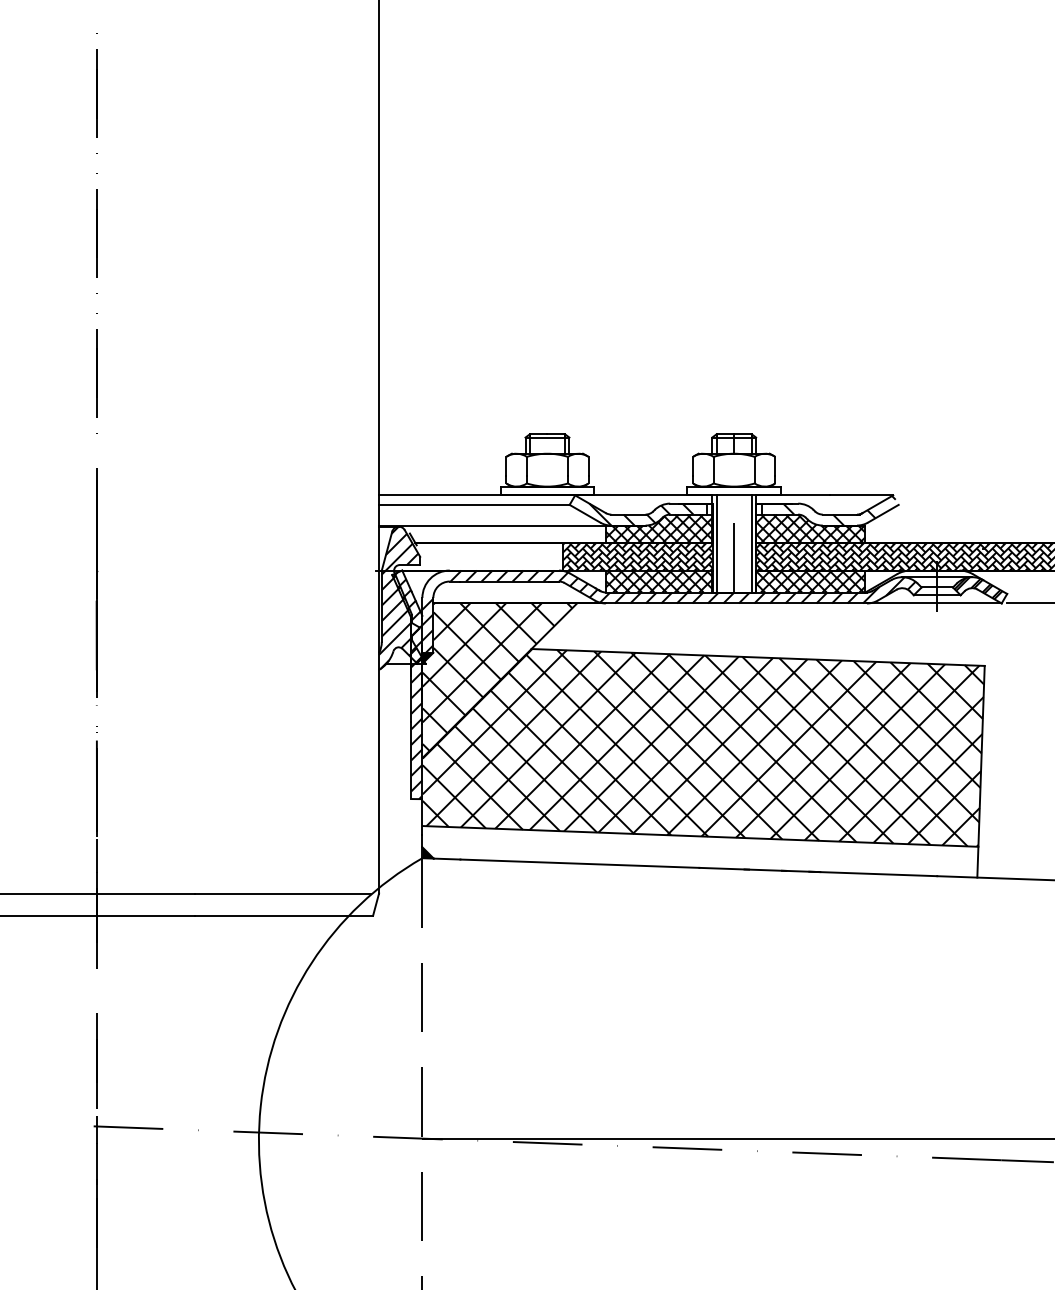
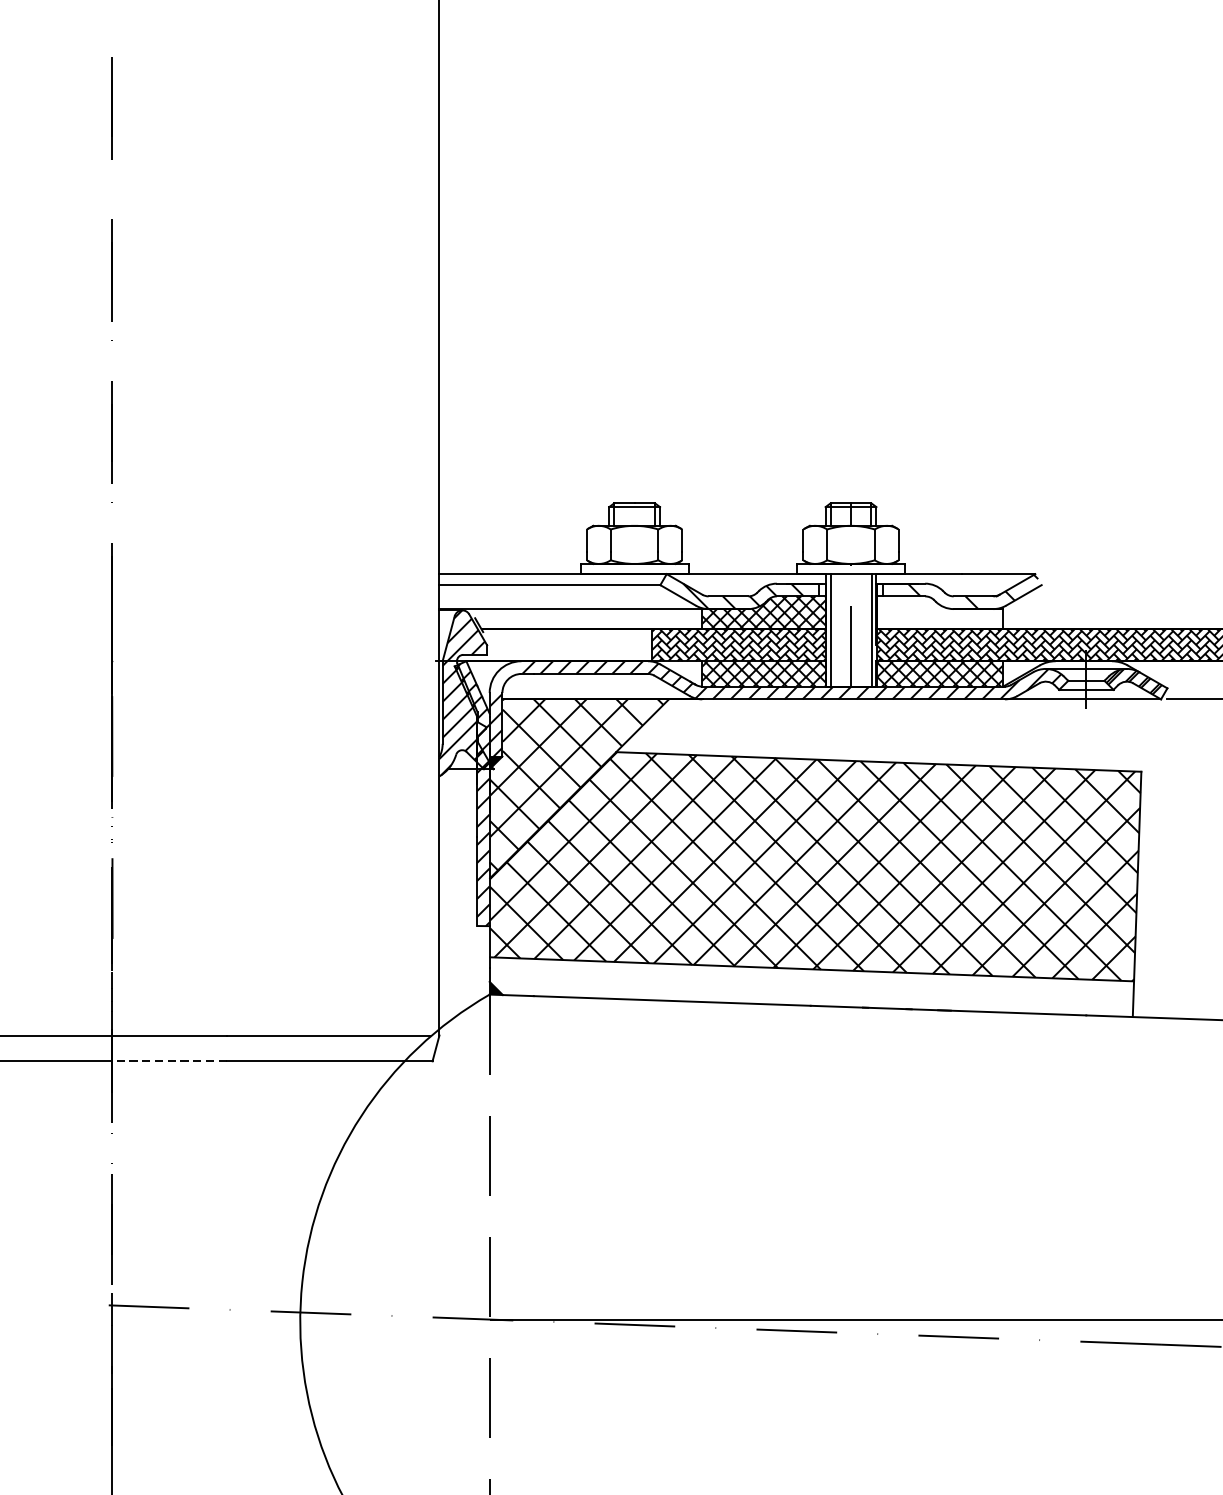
hatch: (810, 528) -> (939, 612), removed
line: (145, 915) -> (168, 1060), solid -> dashed

